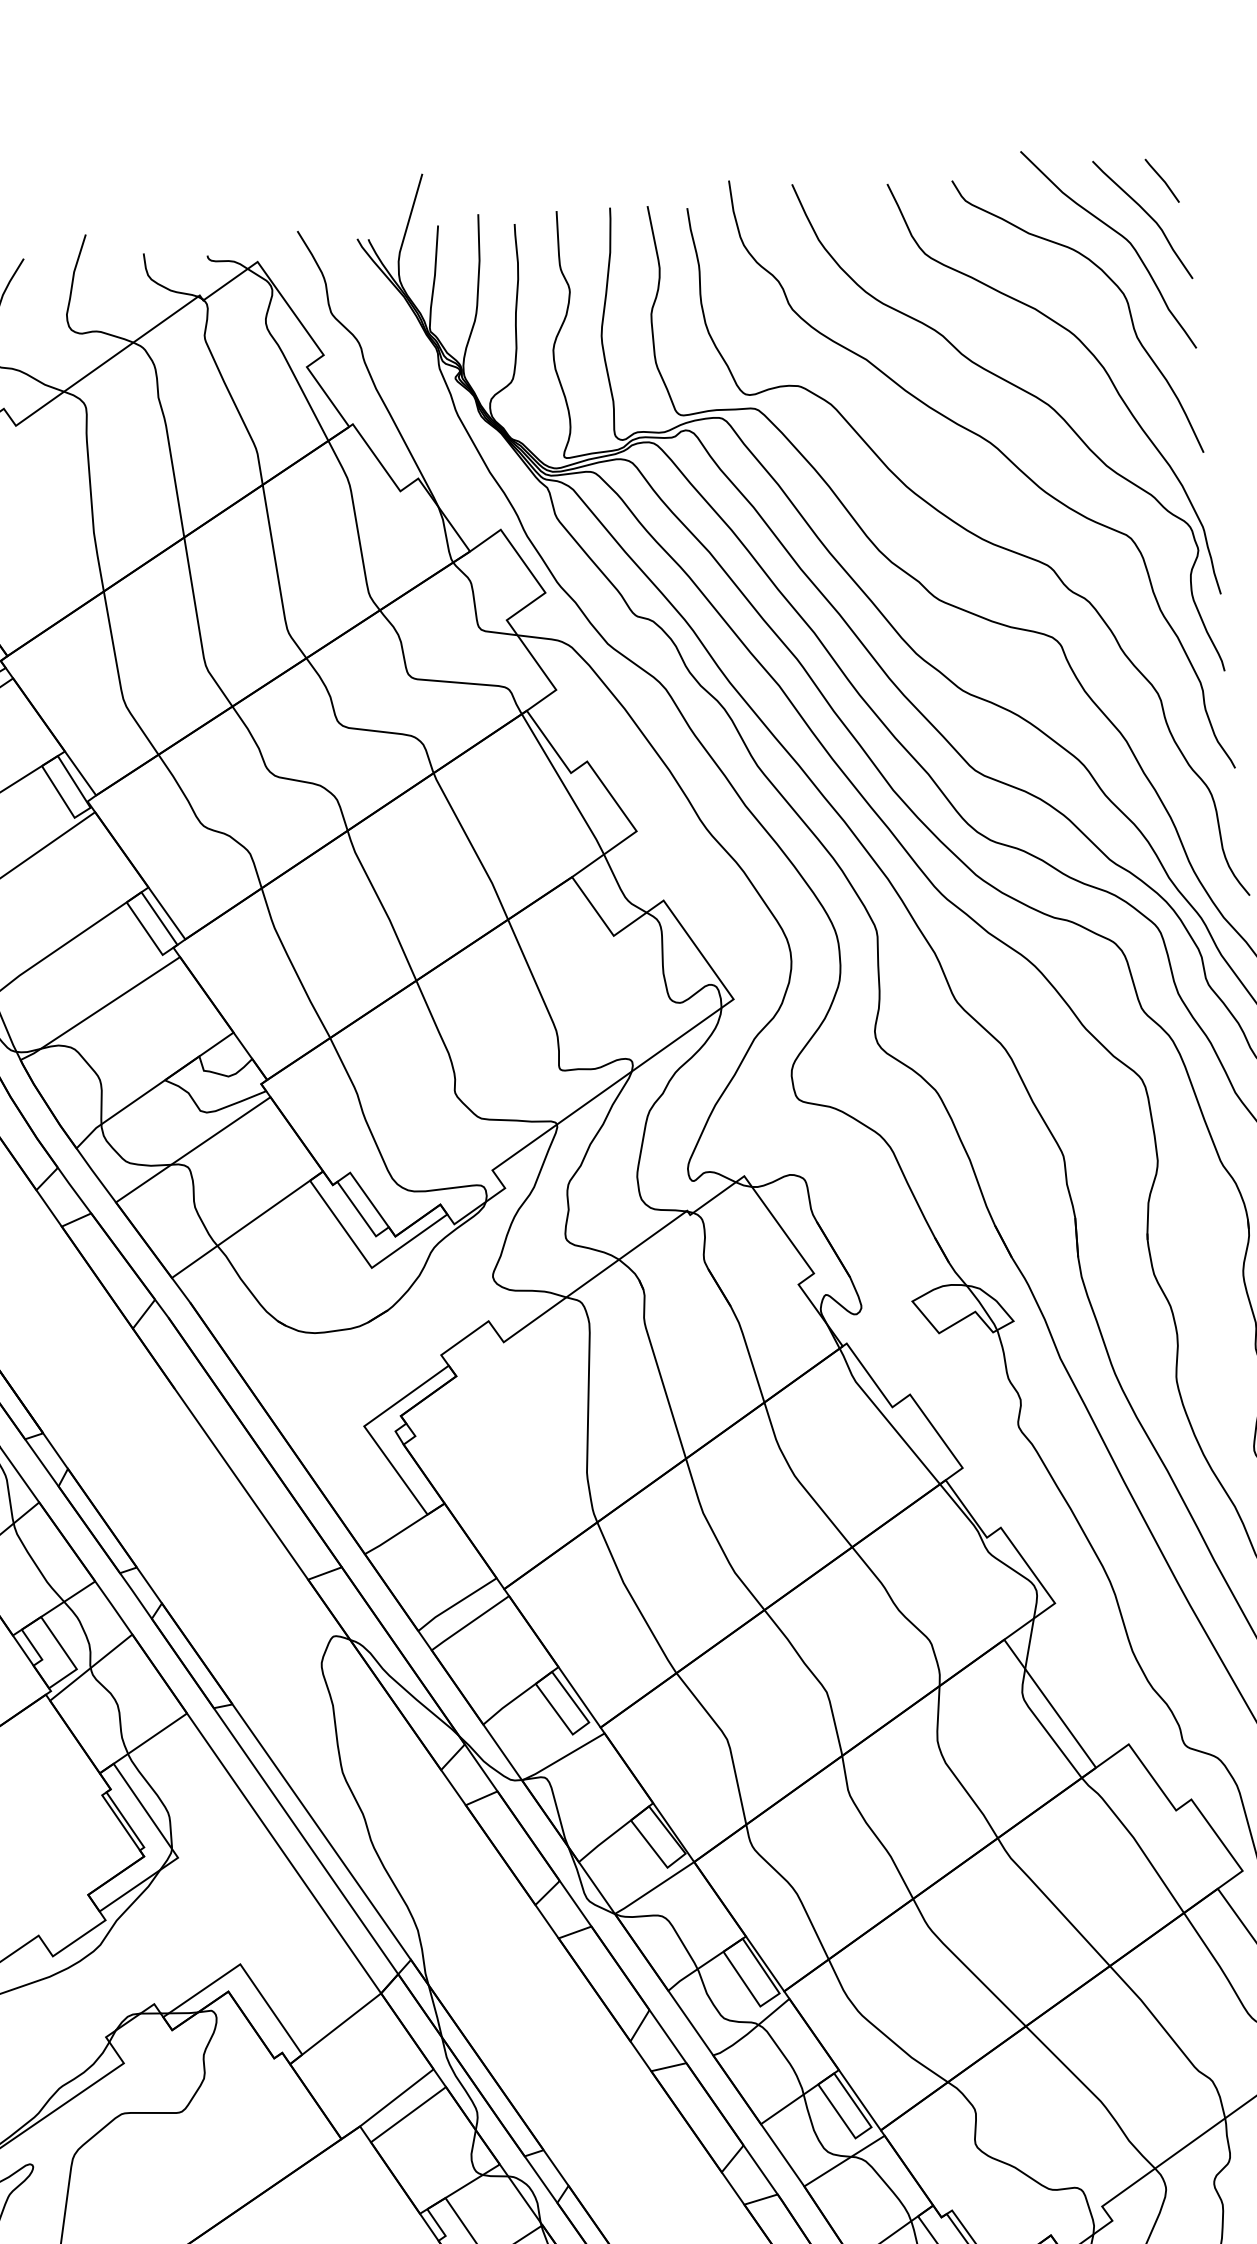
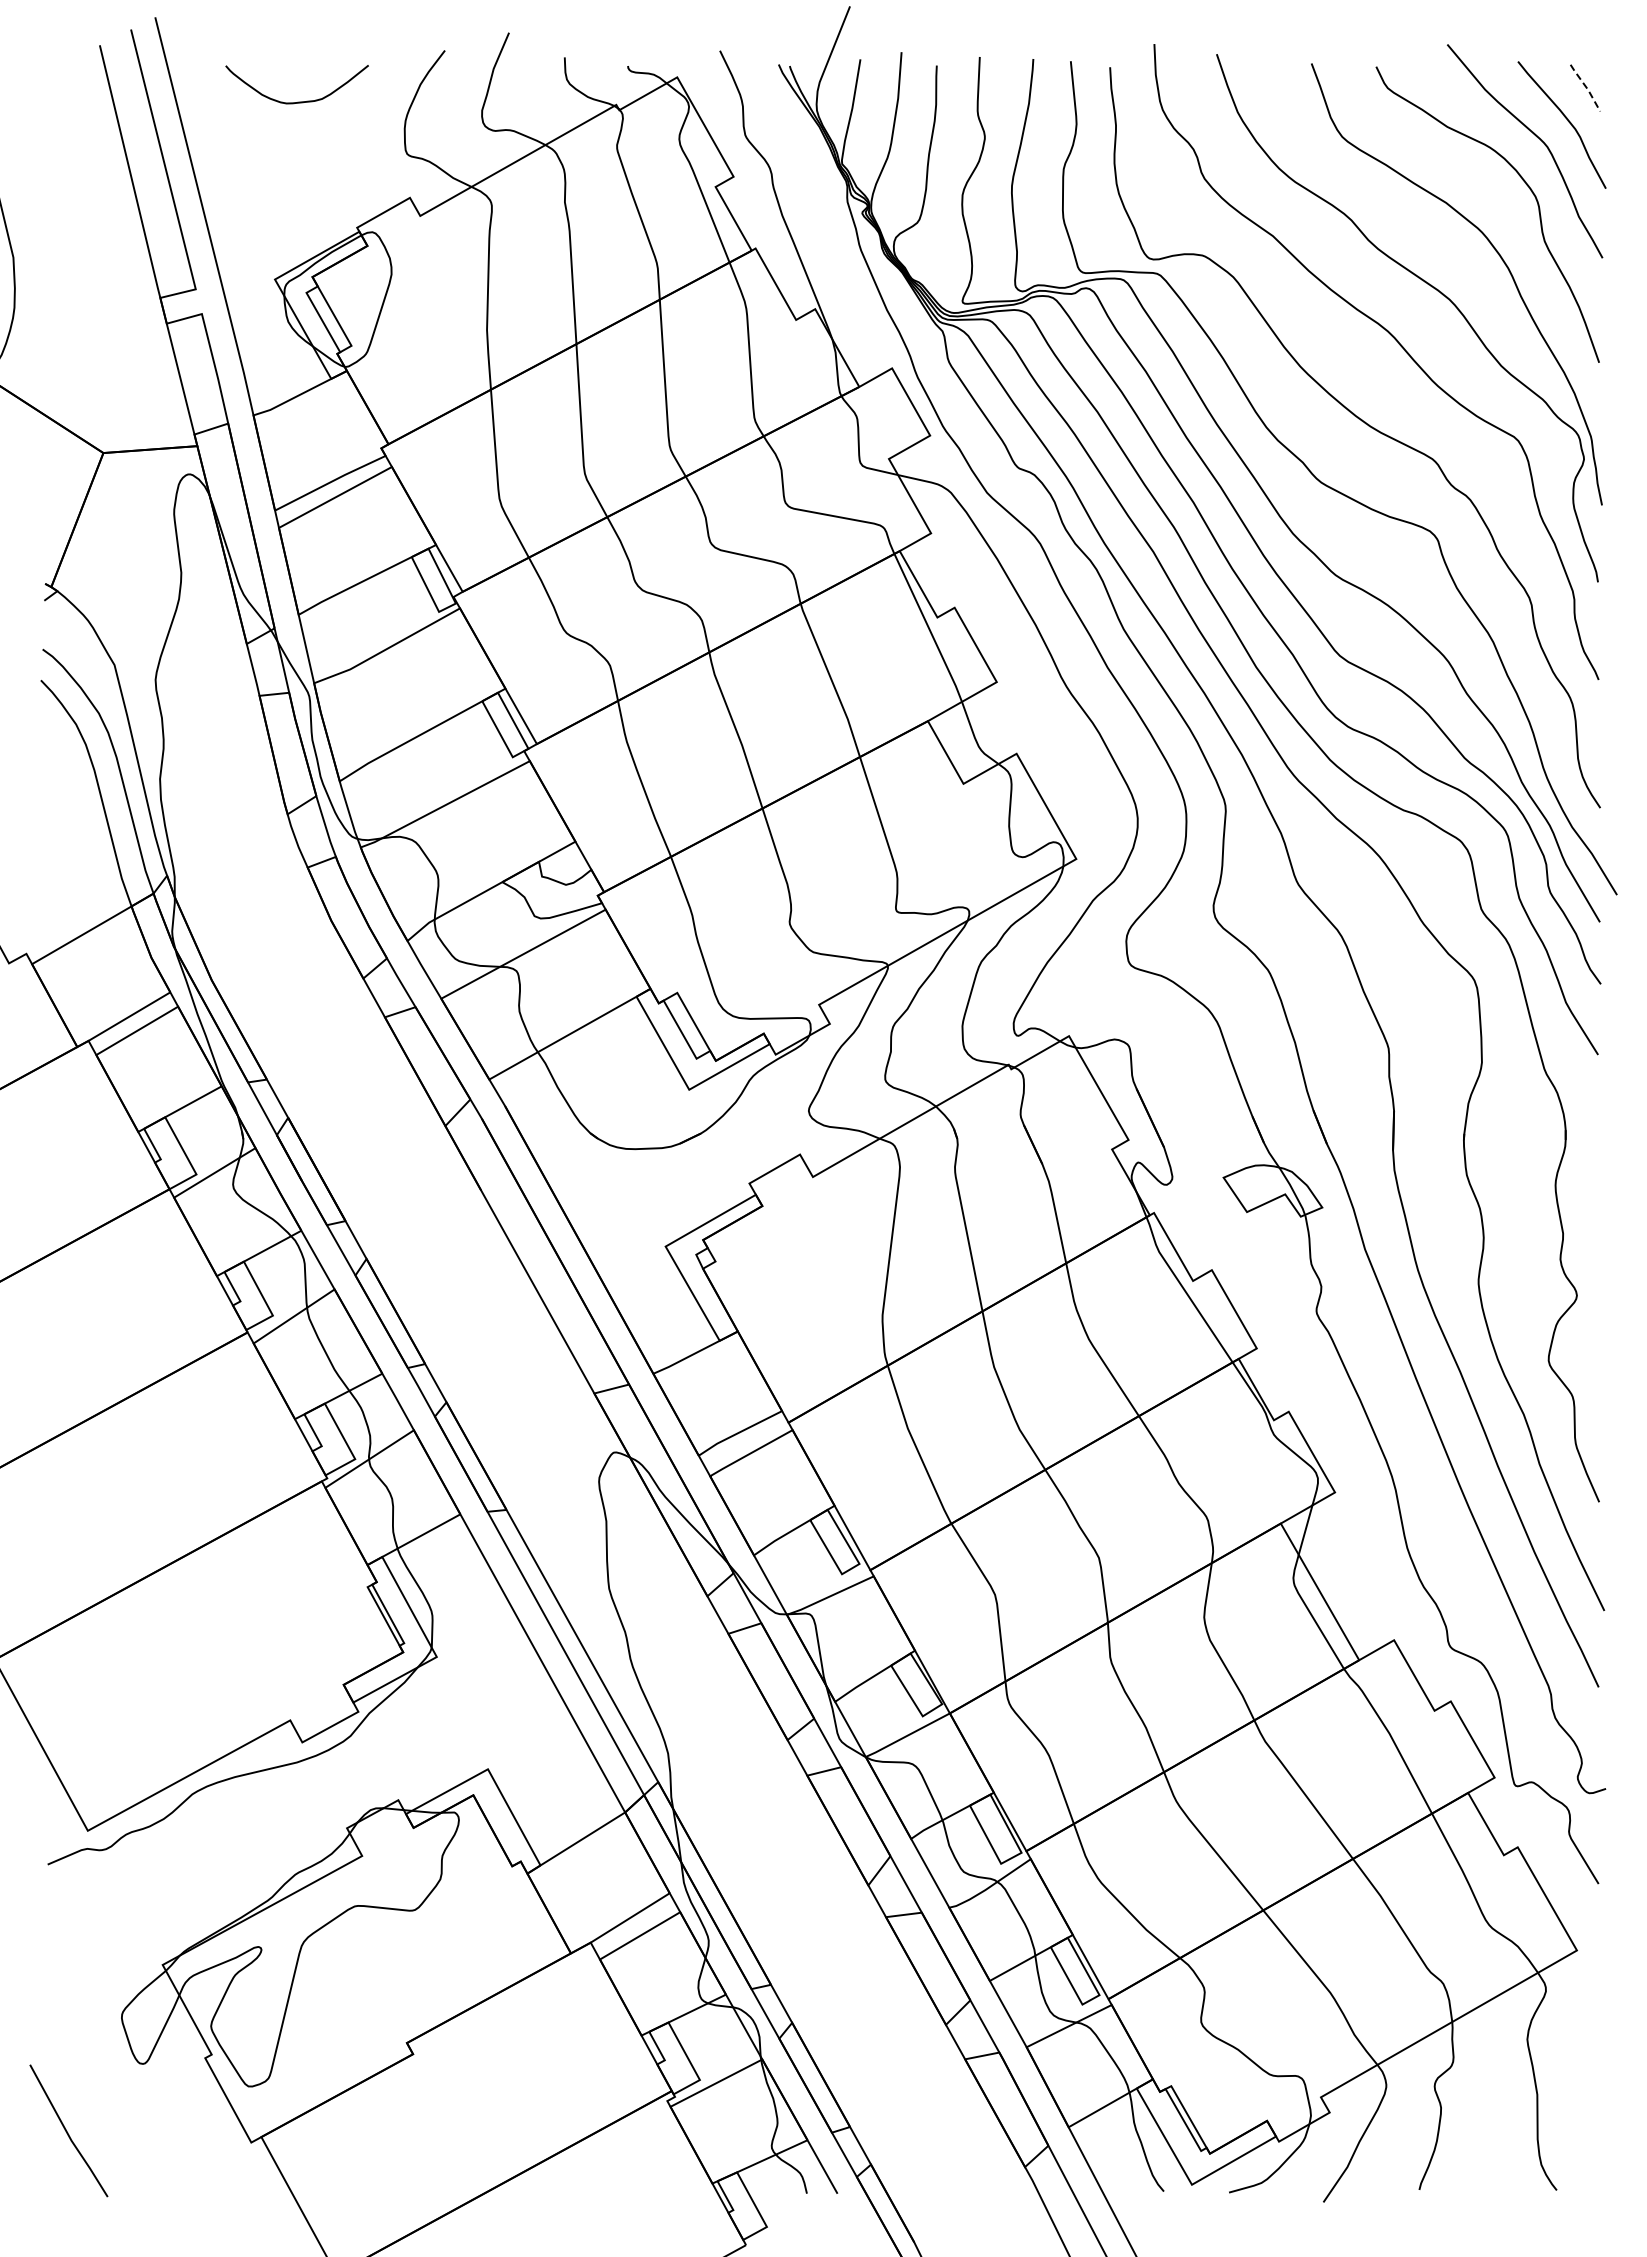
line: (1163, 180) -> (1586, 87), solid -> dashed

